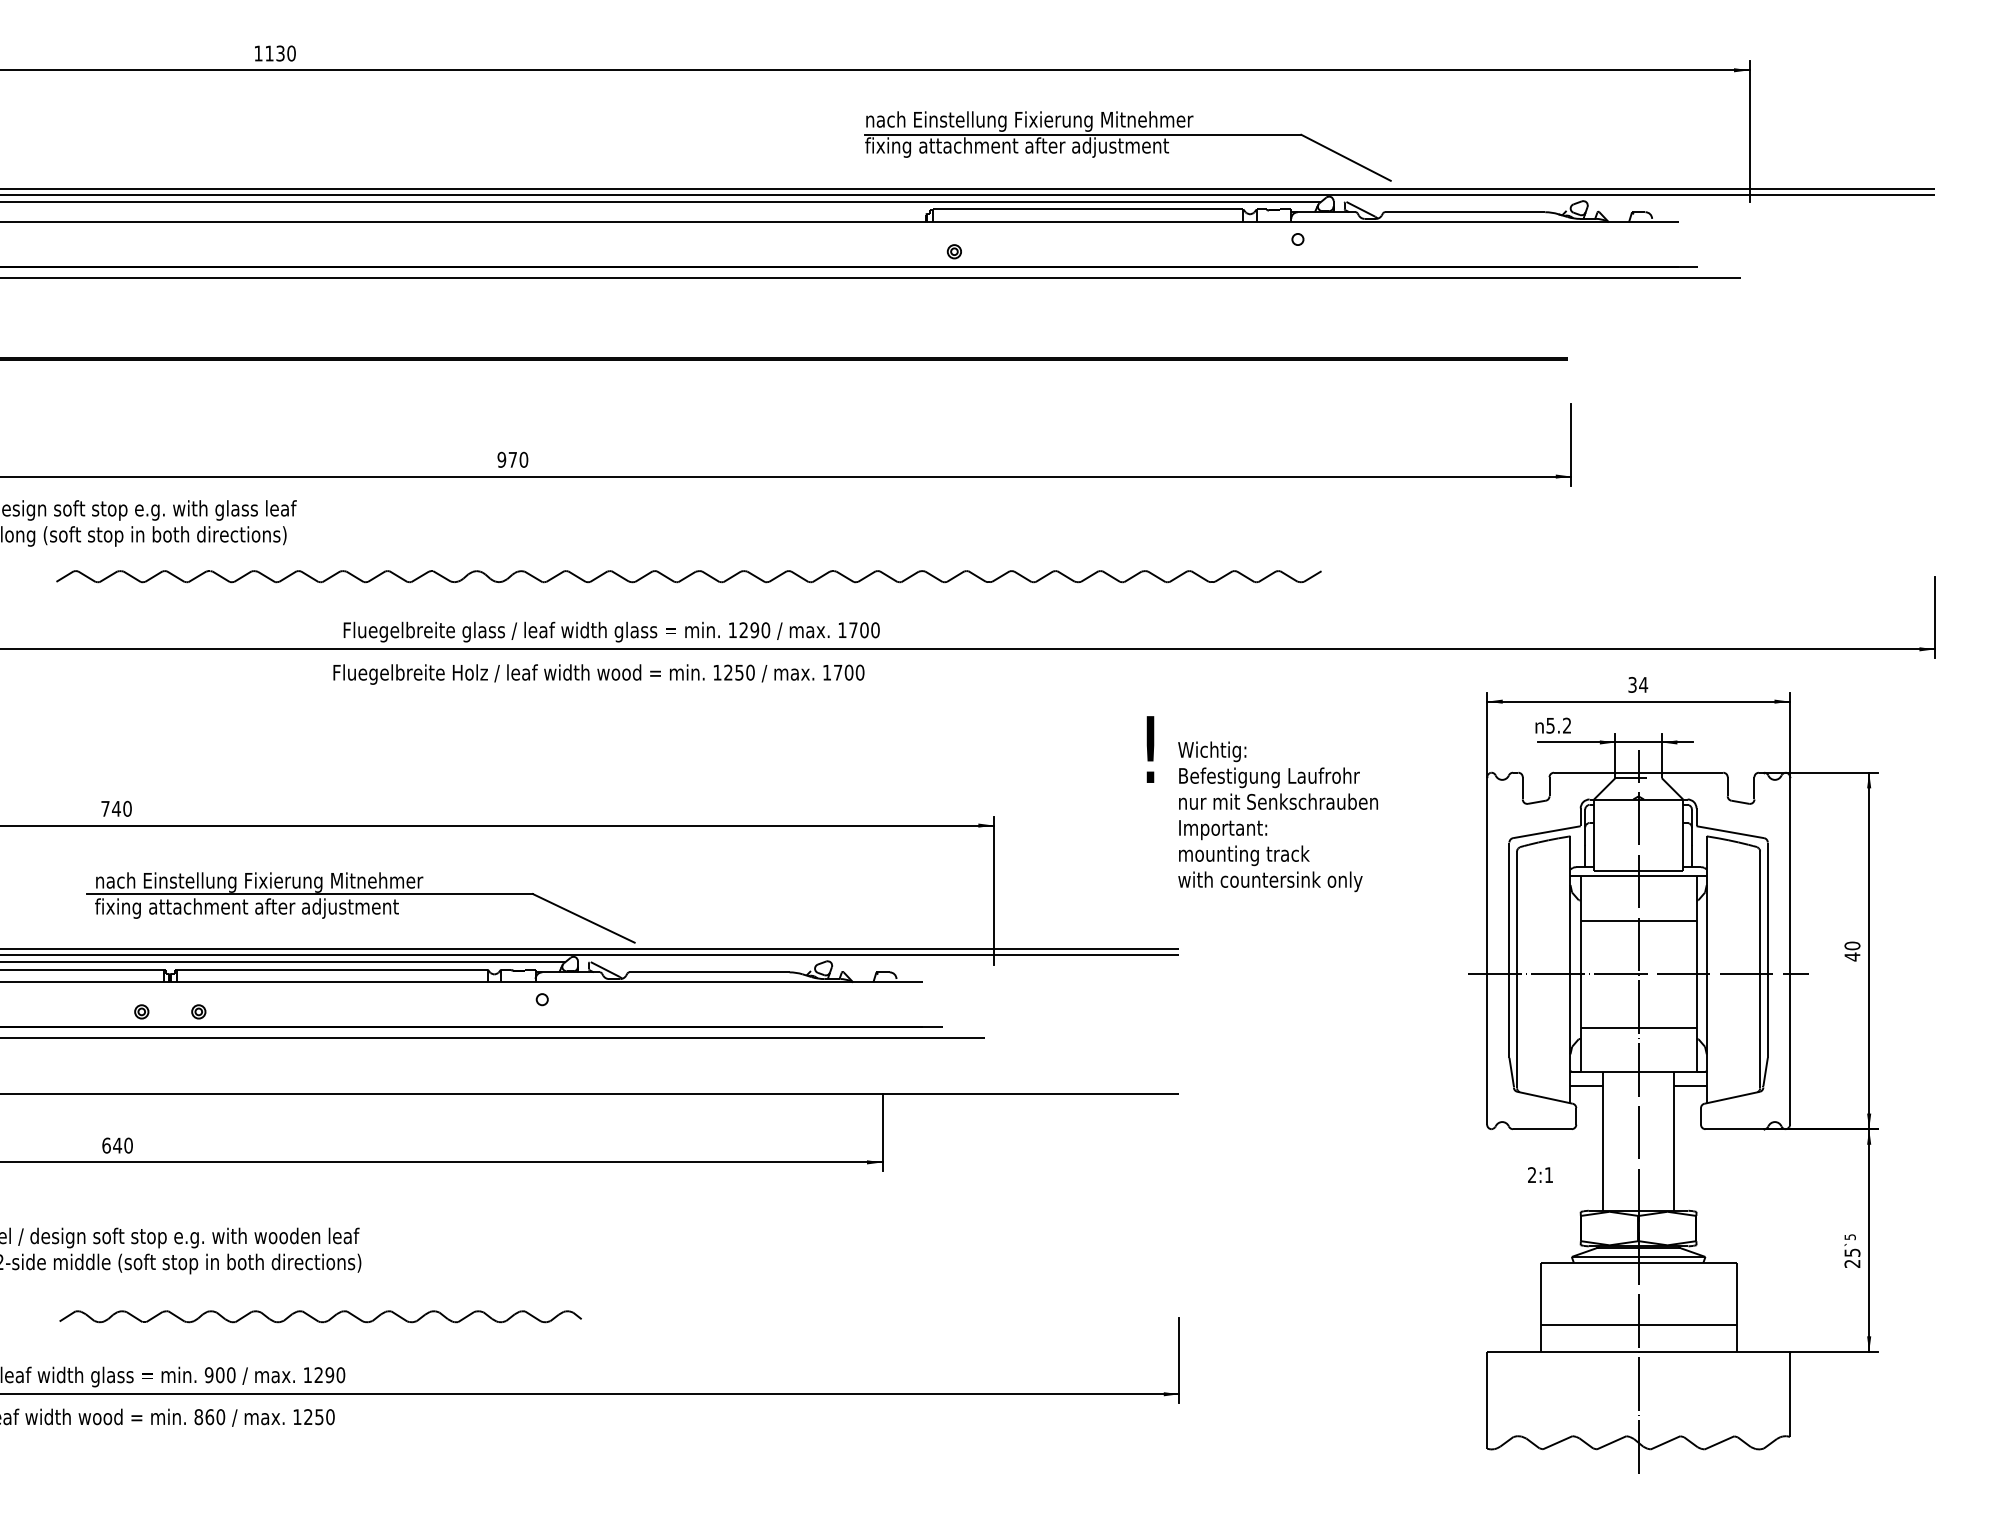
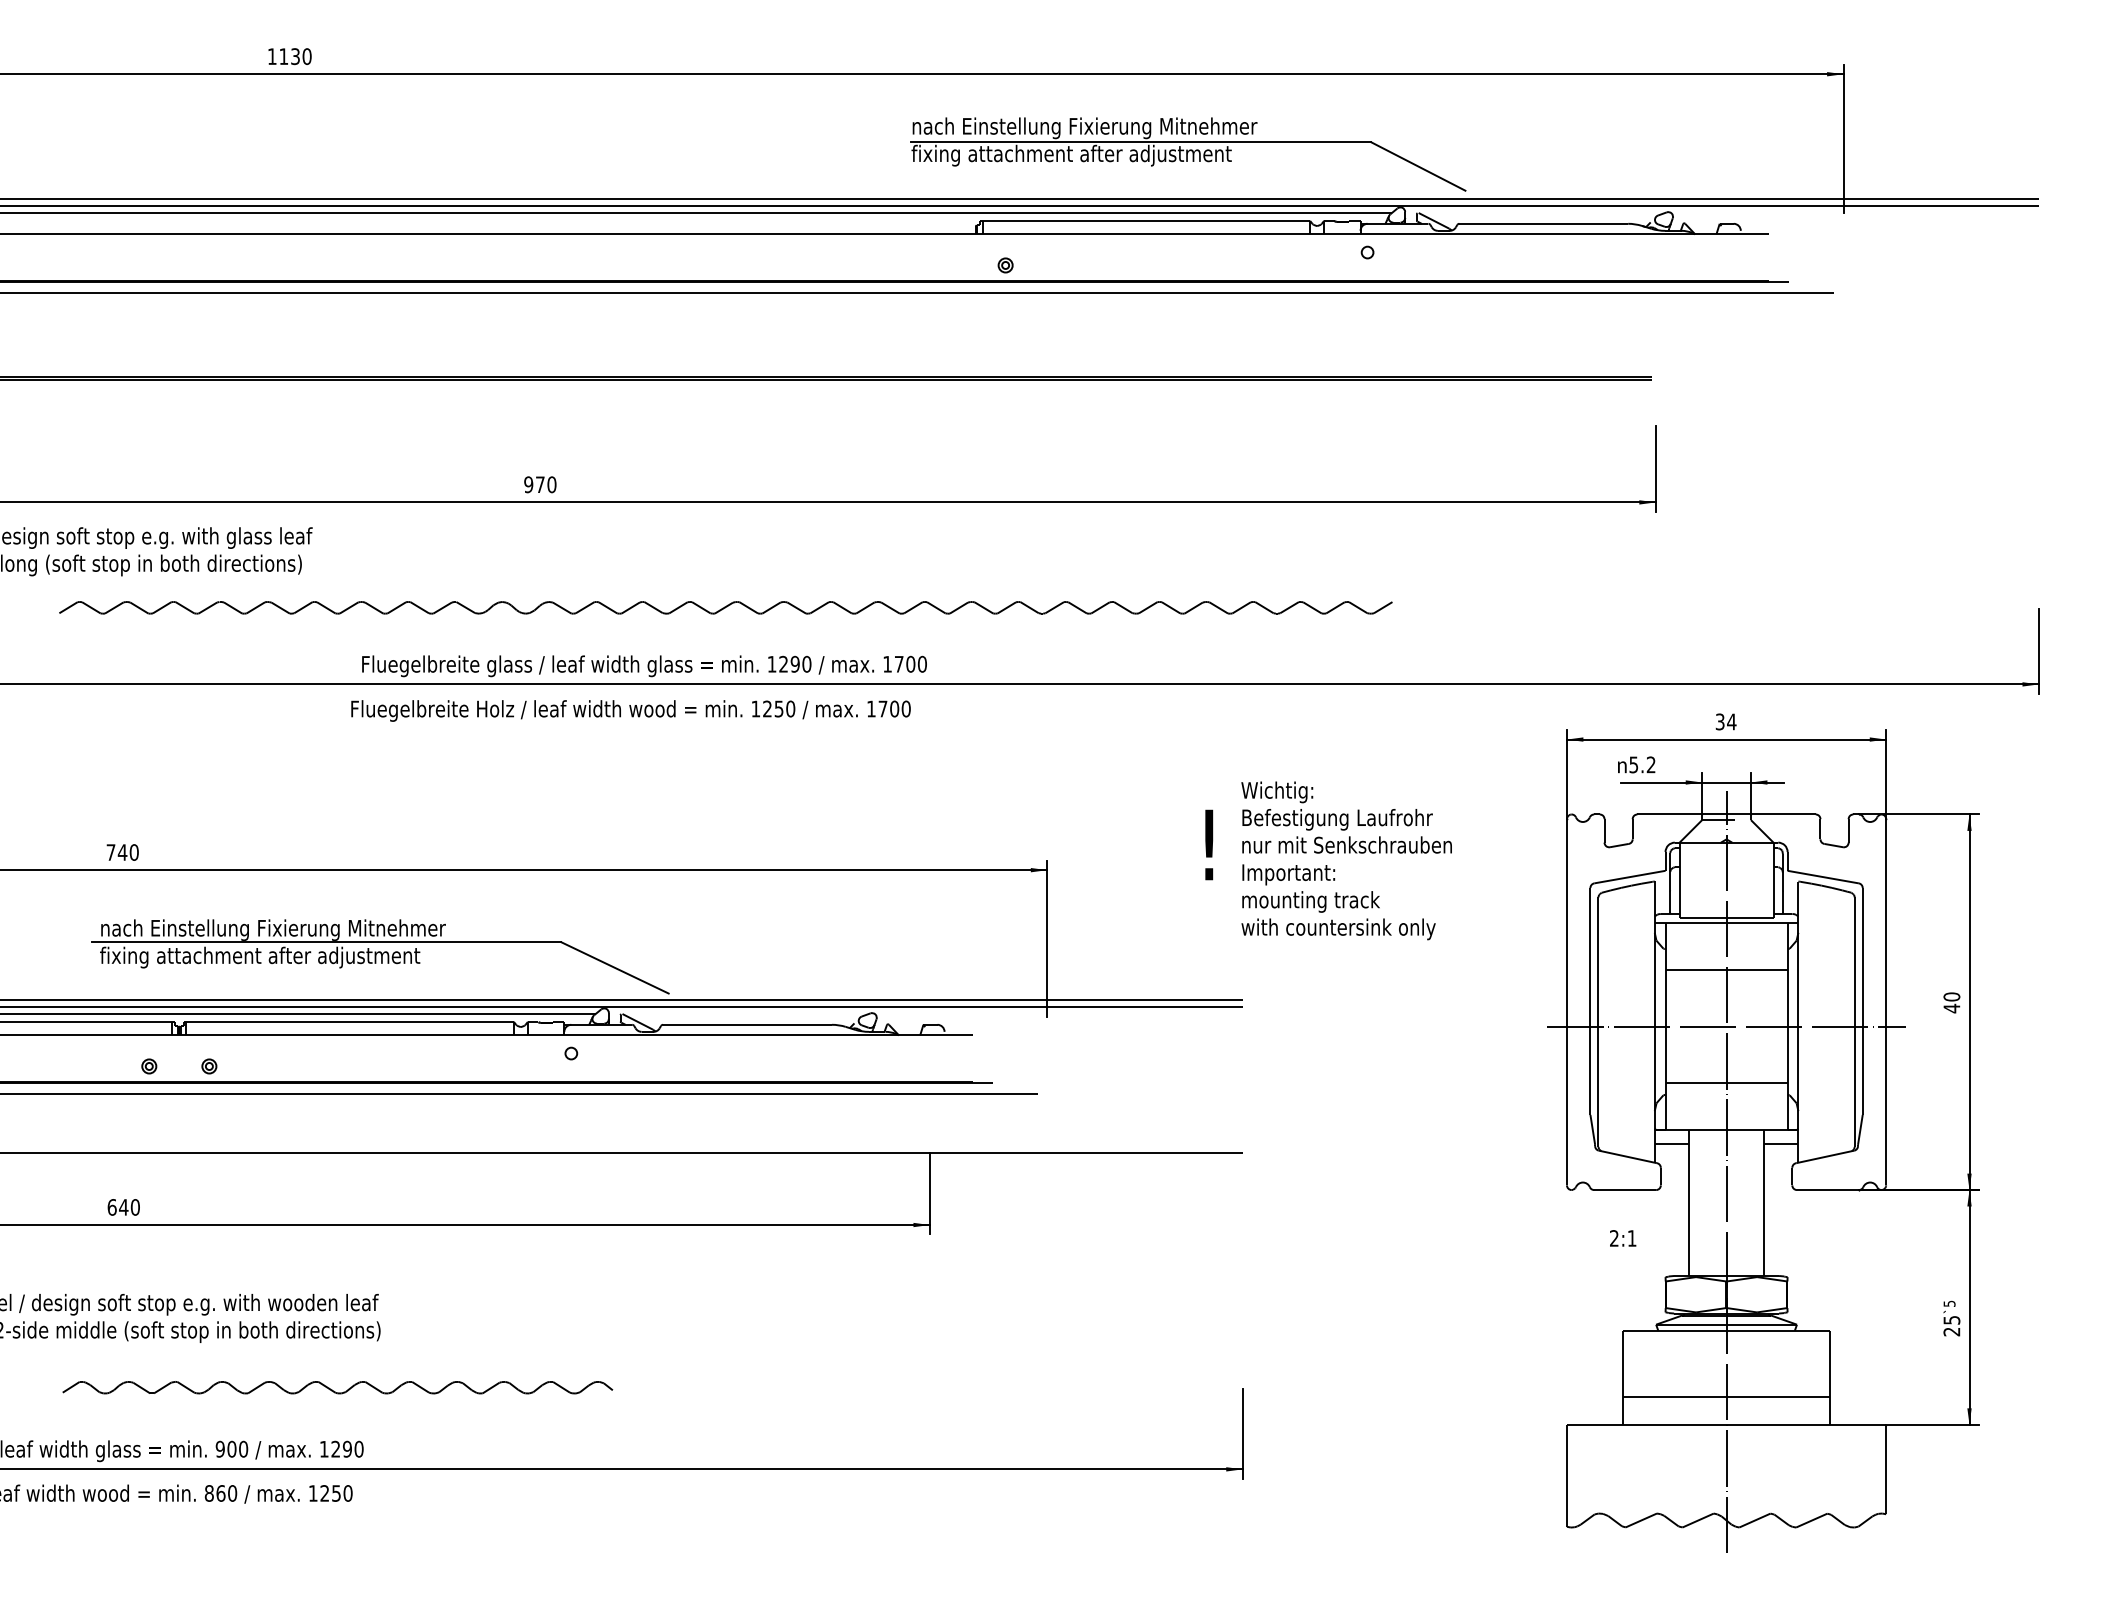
text: (1150, 749) -> (1209, 844), moved

